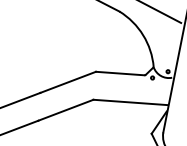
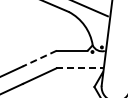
line: (67, 82) -> (39, 58), solid -> dashed
line: (131, 102) -> (80, 68), solid -> dashed

